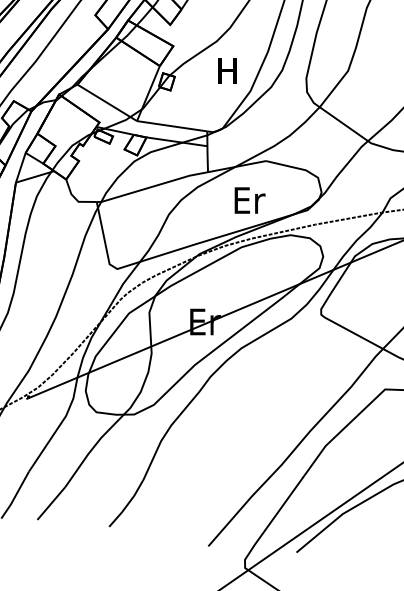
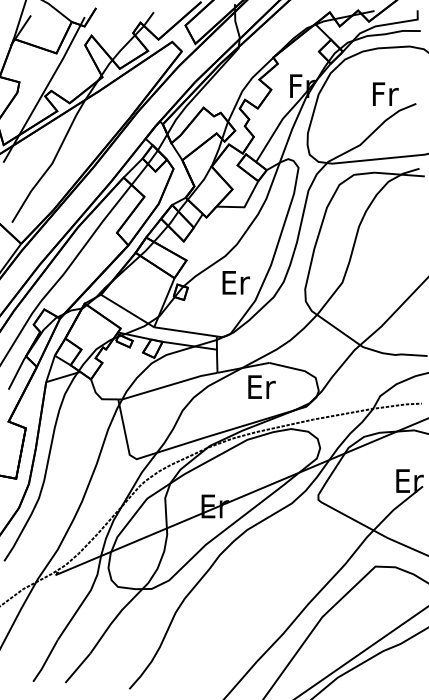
text: (229, 70) -> (236, 282), H -> Er
text: (249, 199) -> (261, 386), moved

